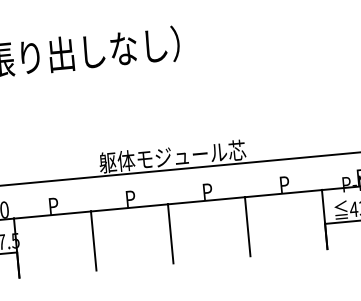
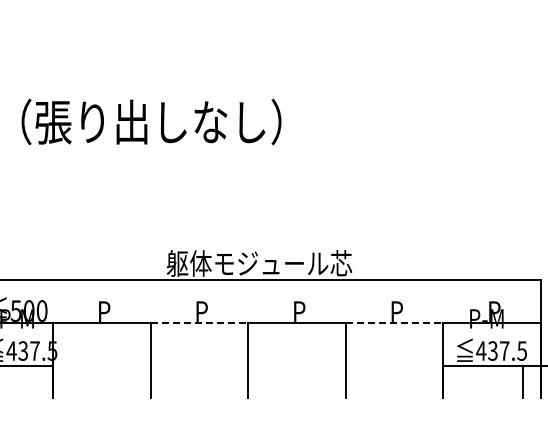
line: (283, 193) -> (394, 322), solid -> dashed
line: (129, 207) -> (199, 322), solid -> dashed

